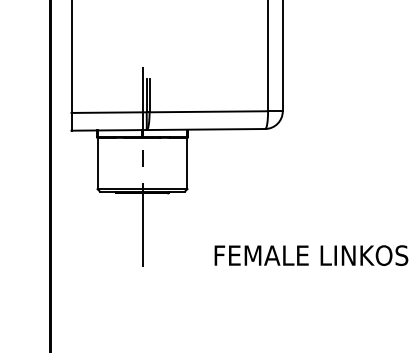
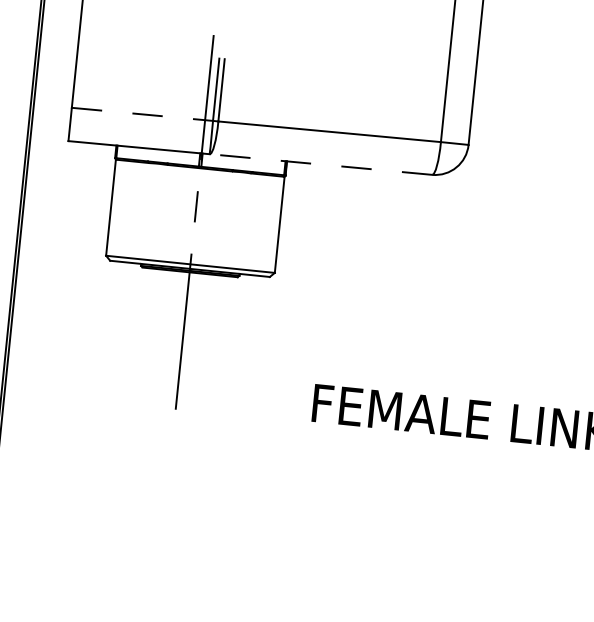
line: (109, 112) -> (143, 114), solid -> dashed
line: (205, 129) -> (320, 164), solid -> dashed

